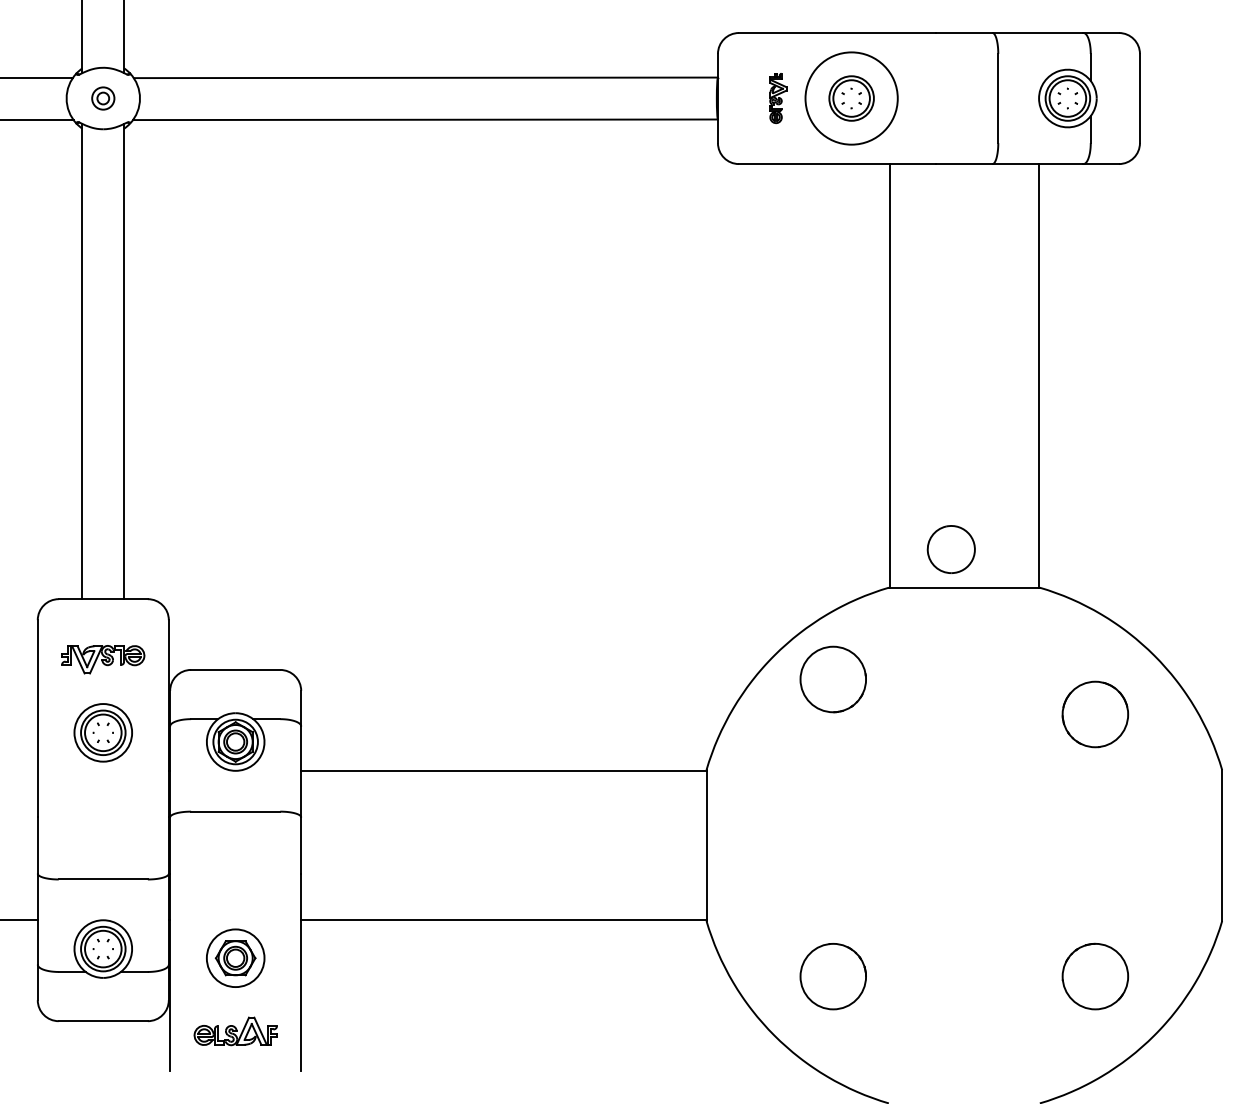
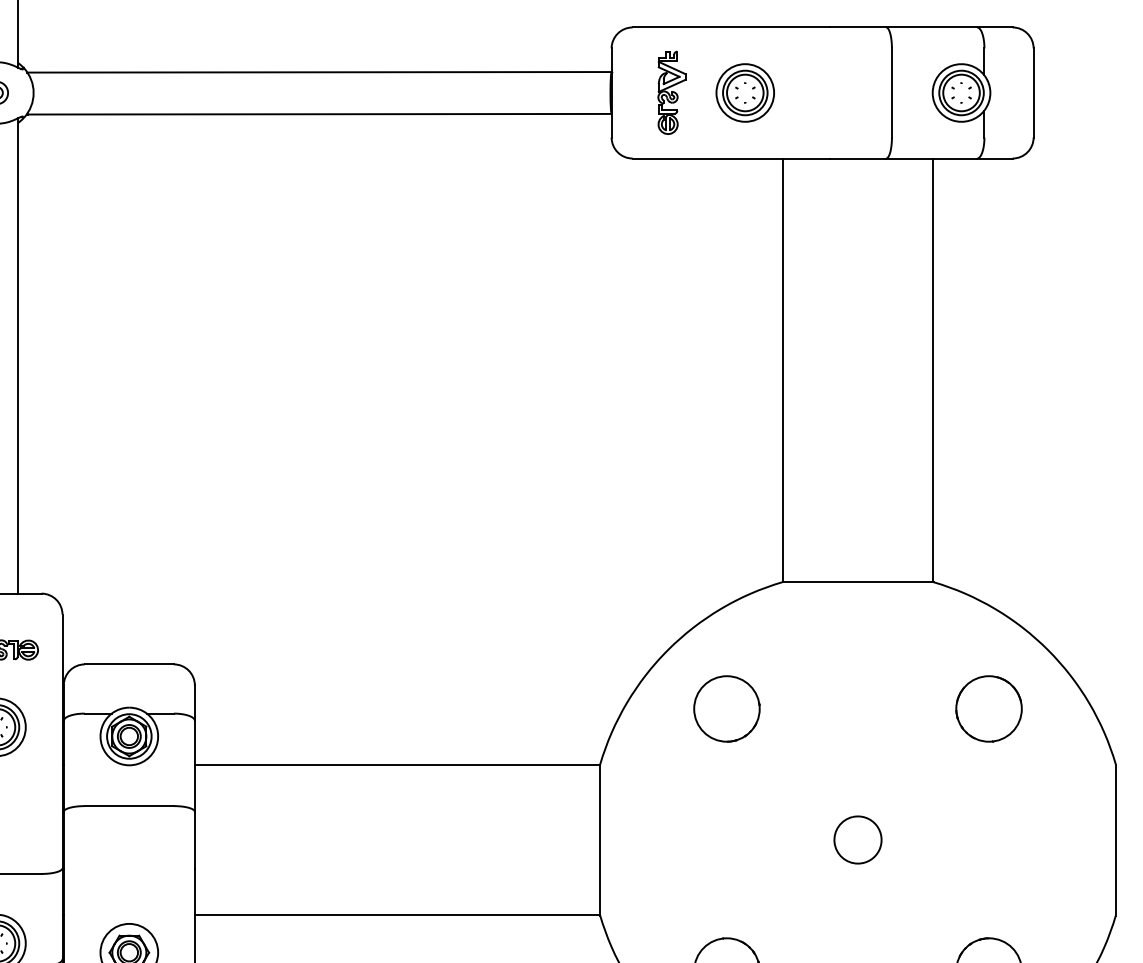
part: (778, 98) -> (672, 92), size x1.67
circle: (851, 98) -> (745, 92), size x0.62
part: (950, 549) -> (857, 839), moved
part: (832, 679) -> (726, 708), moved

